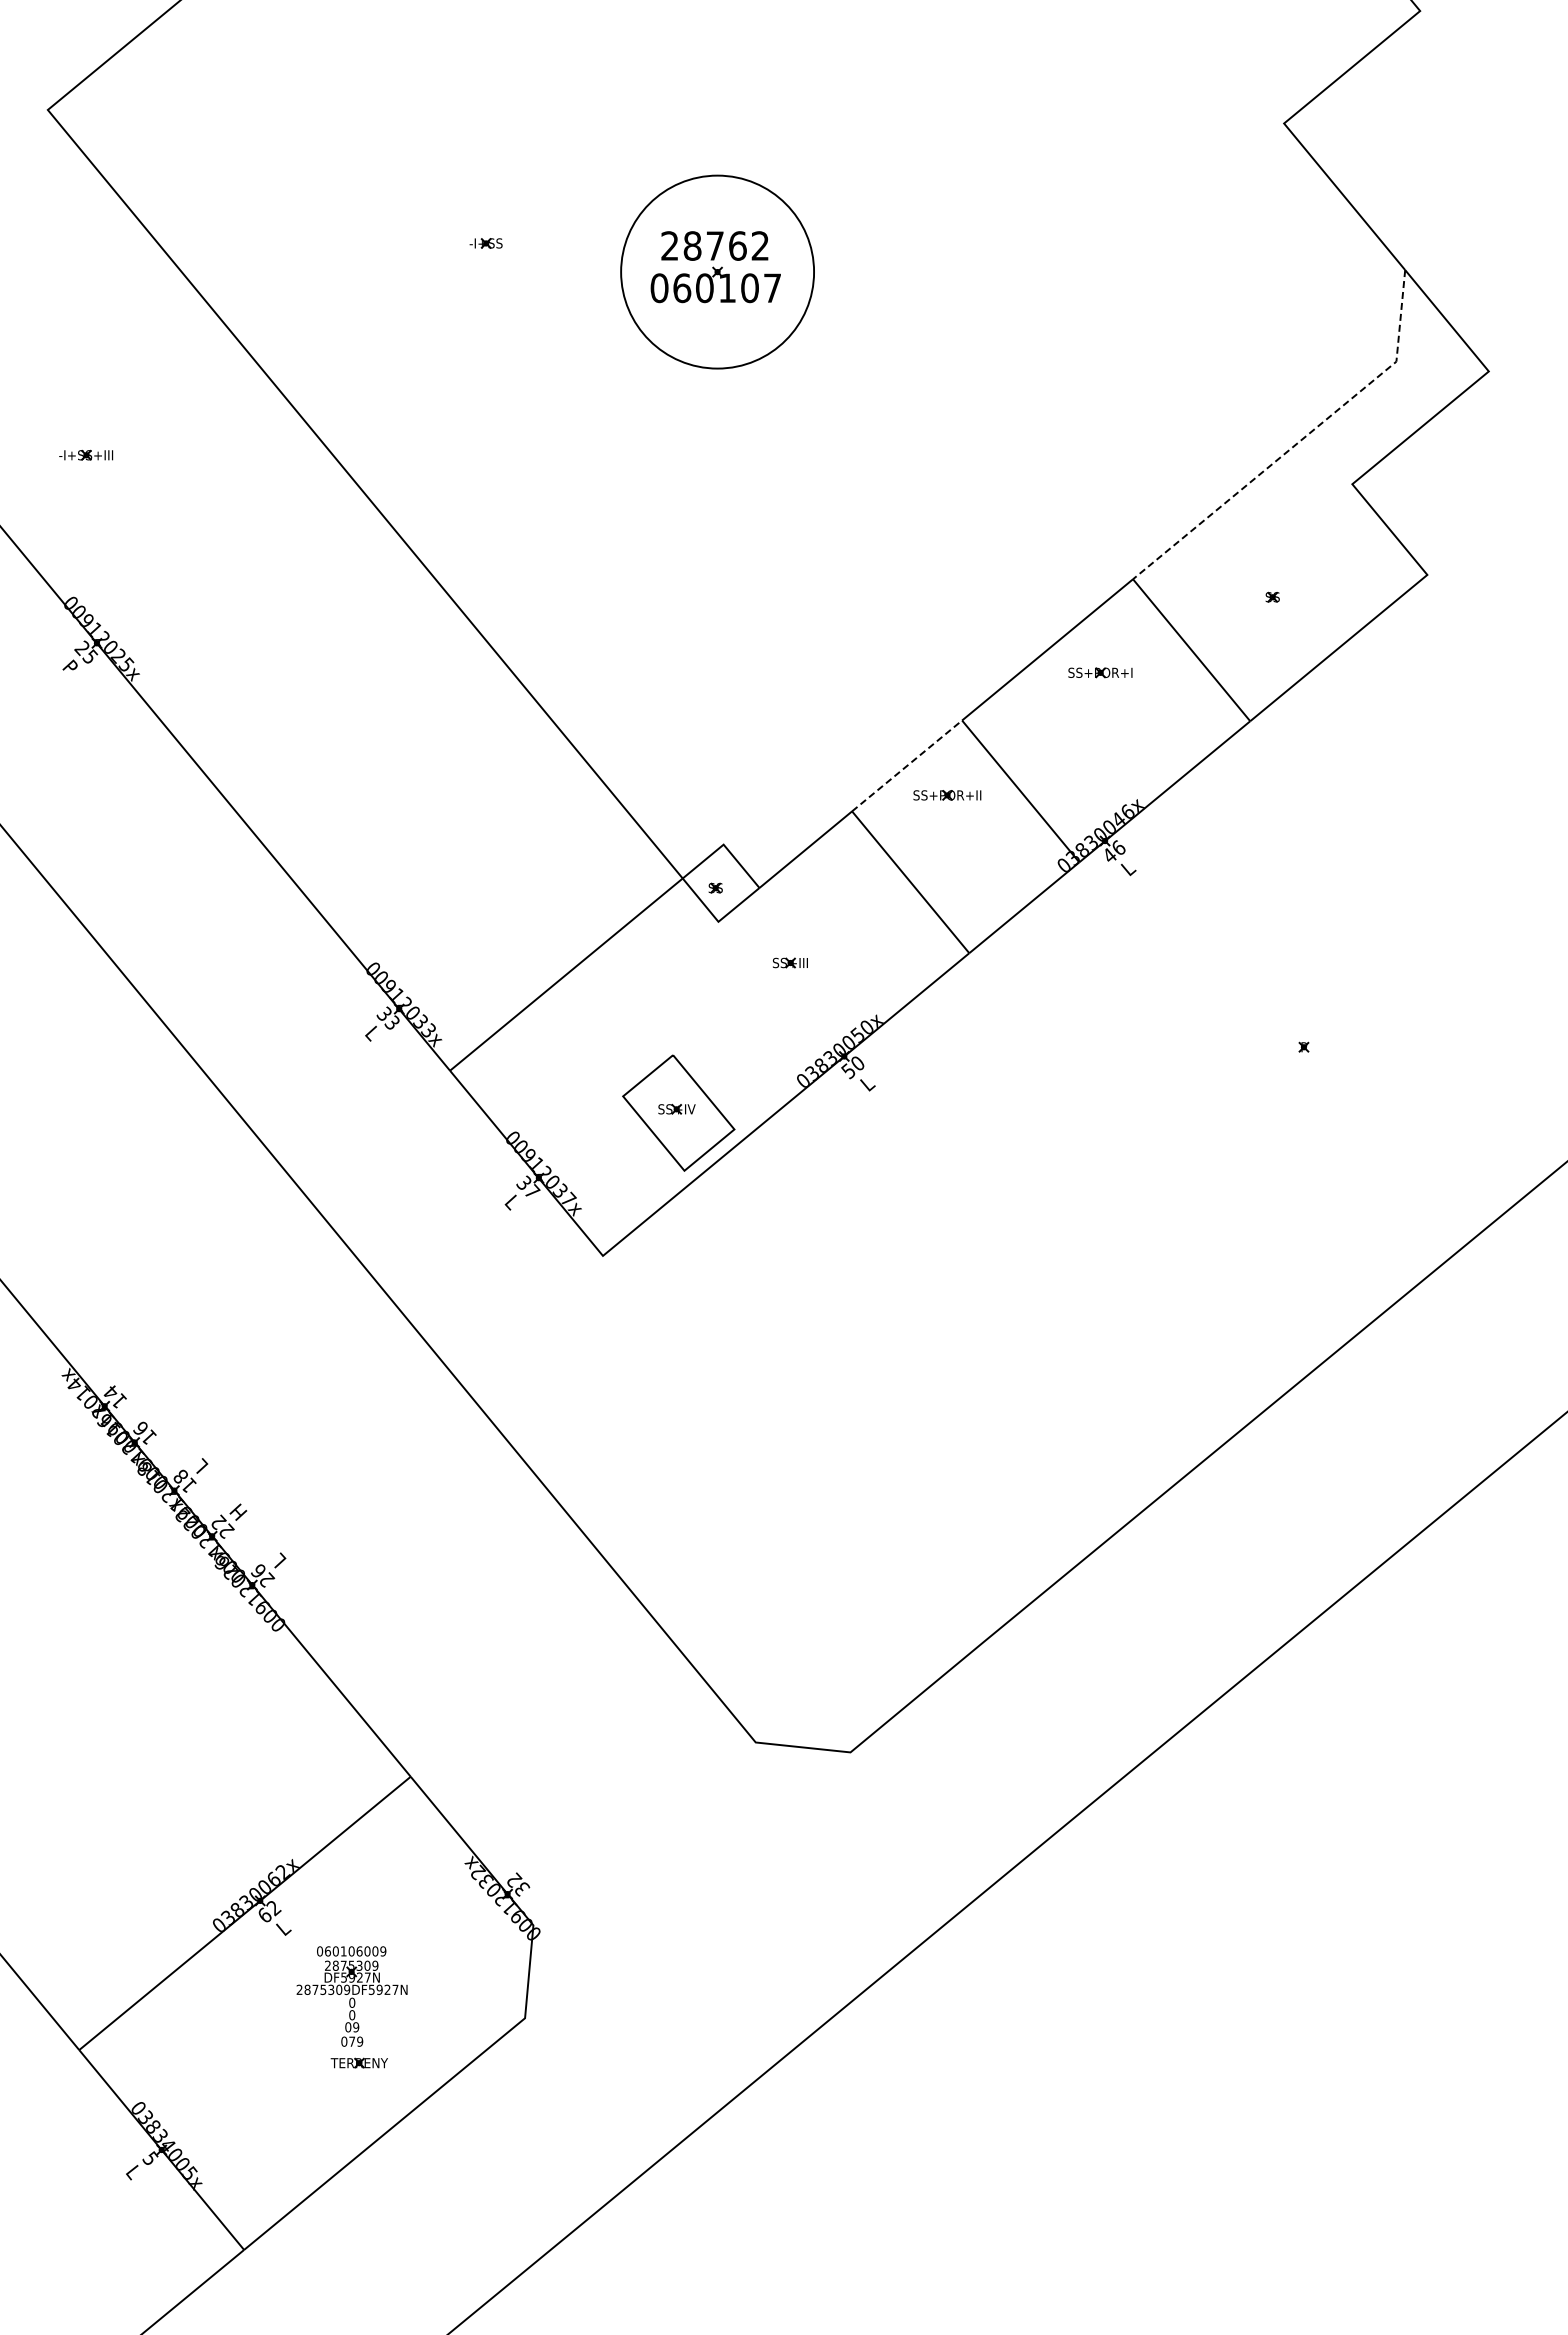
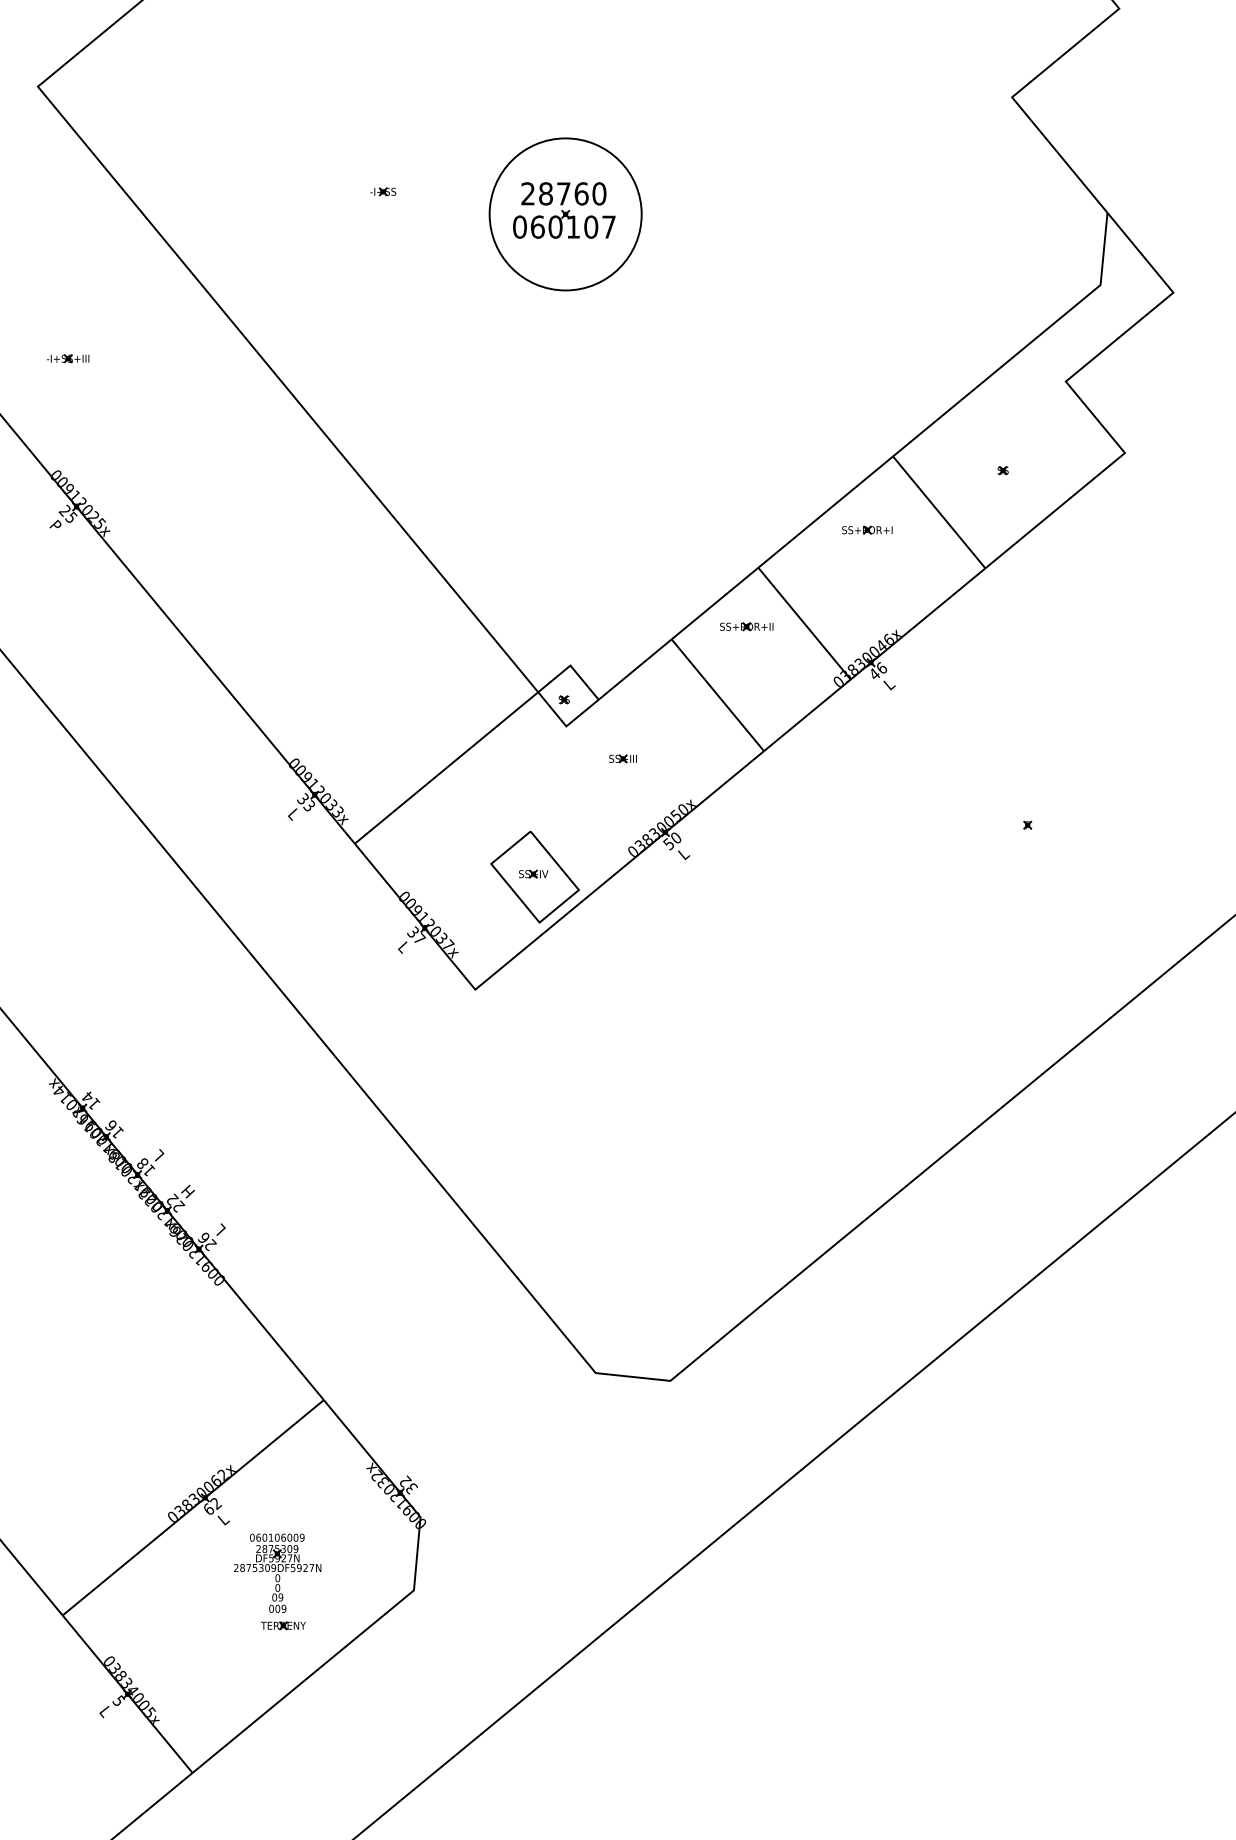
text: (760, 245) -> (599, 193), 28762 -> 28760
line: (1300, 440) -> (1025, 347), dashed -> solid
line: (907, 765) -> (715, 603), dashed -> solid
text: (352, 2041) -> (277, 1608), 079 -> 009

